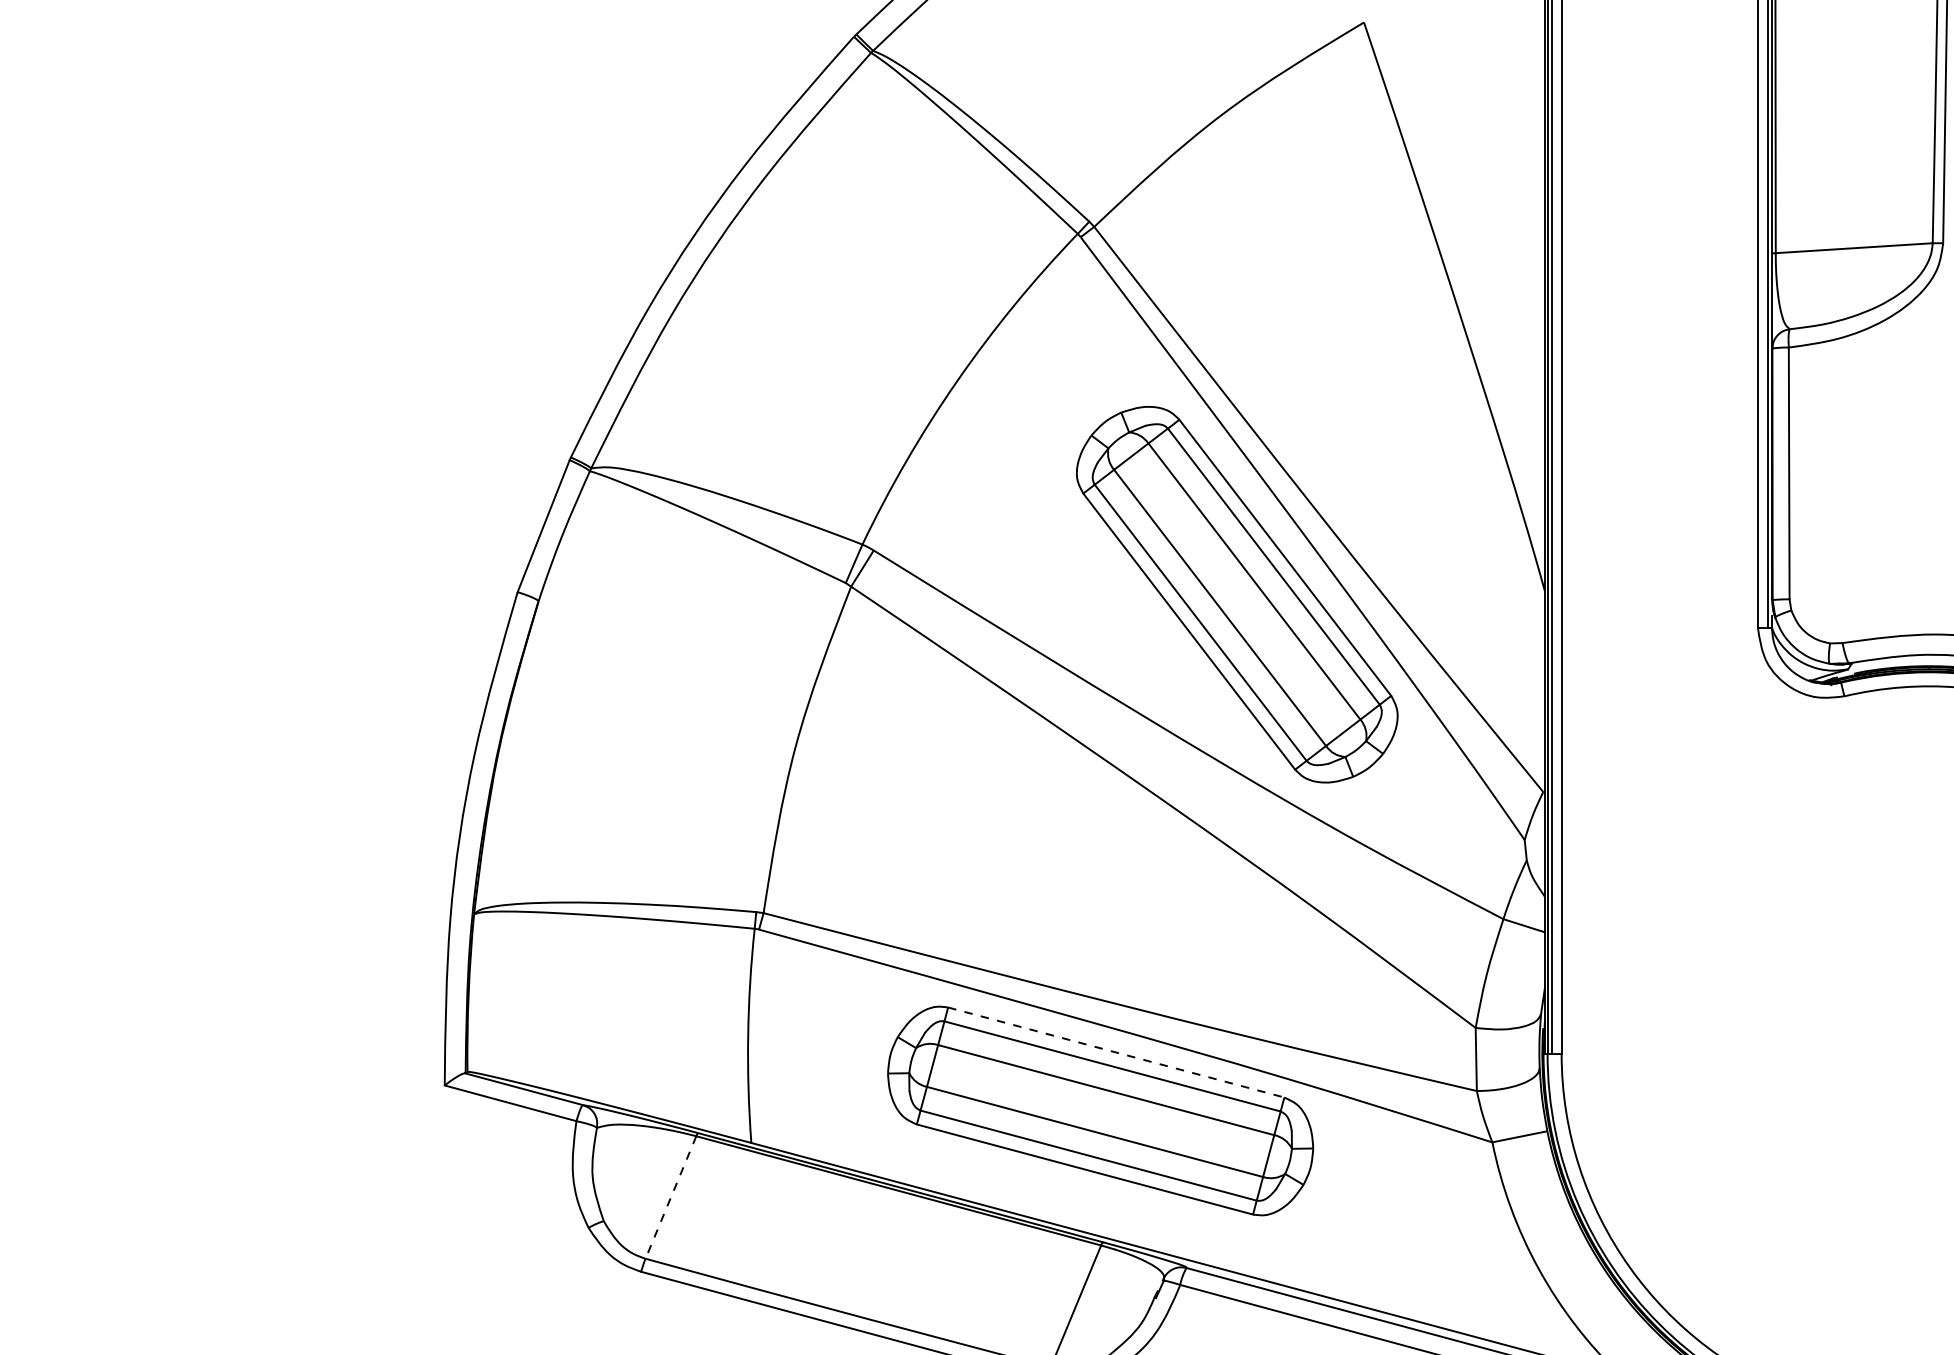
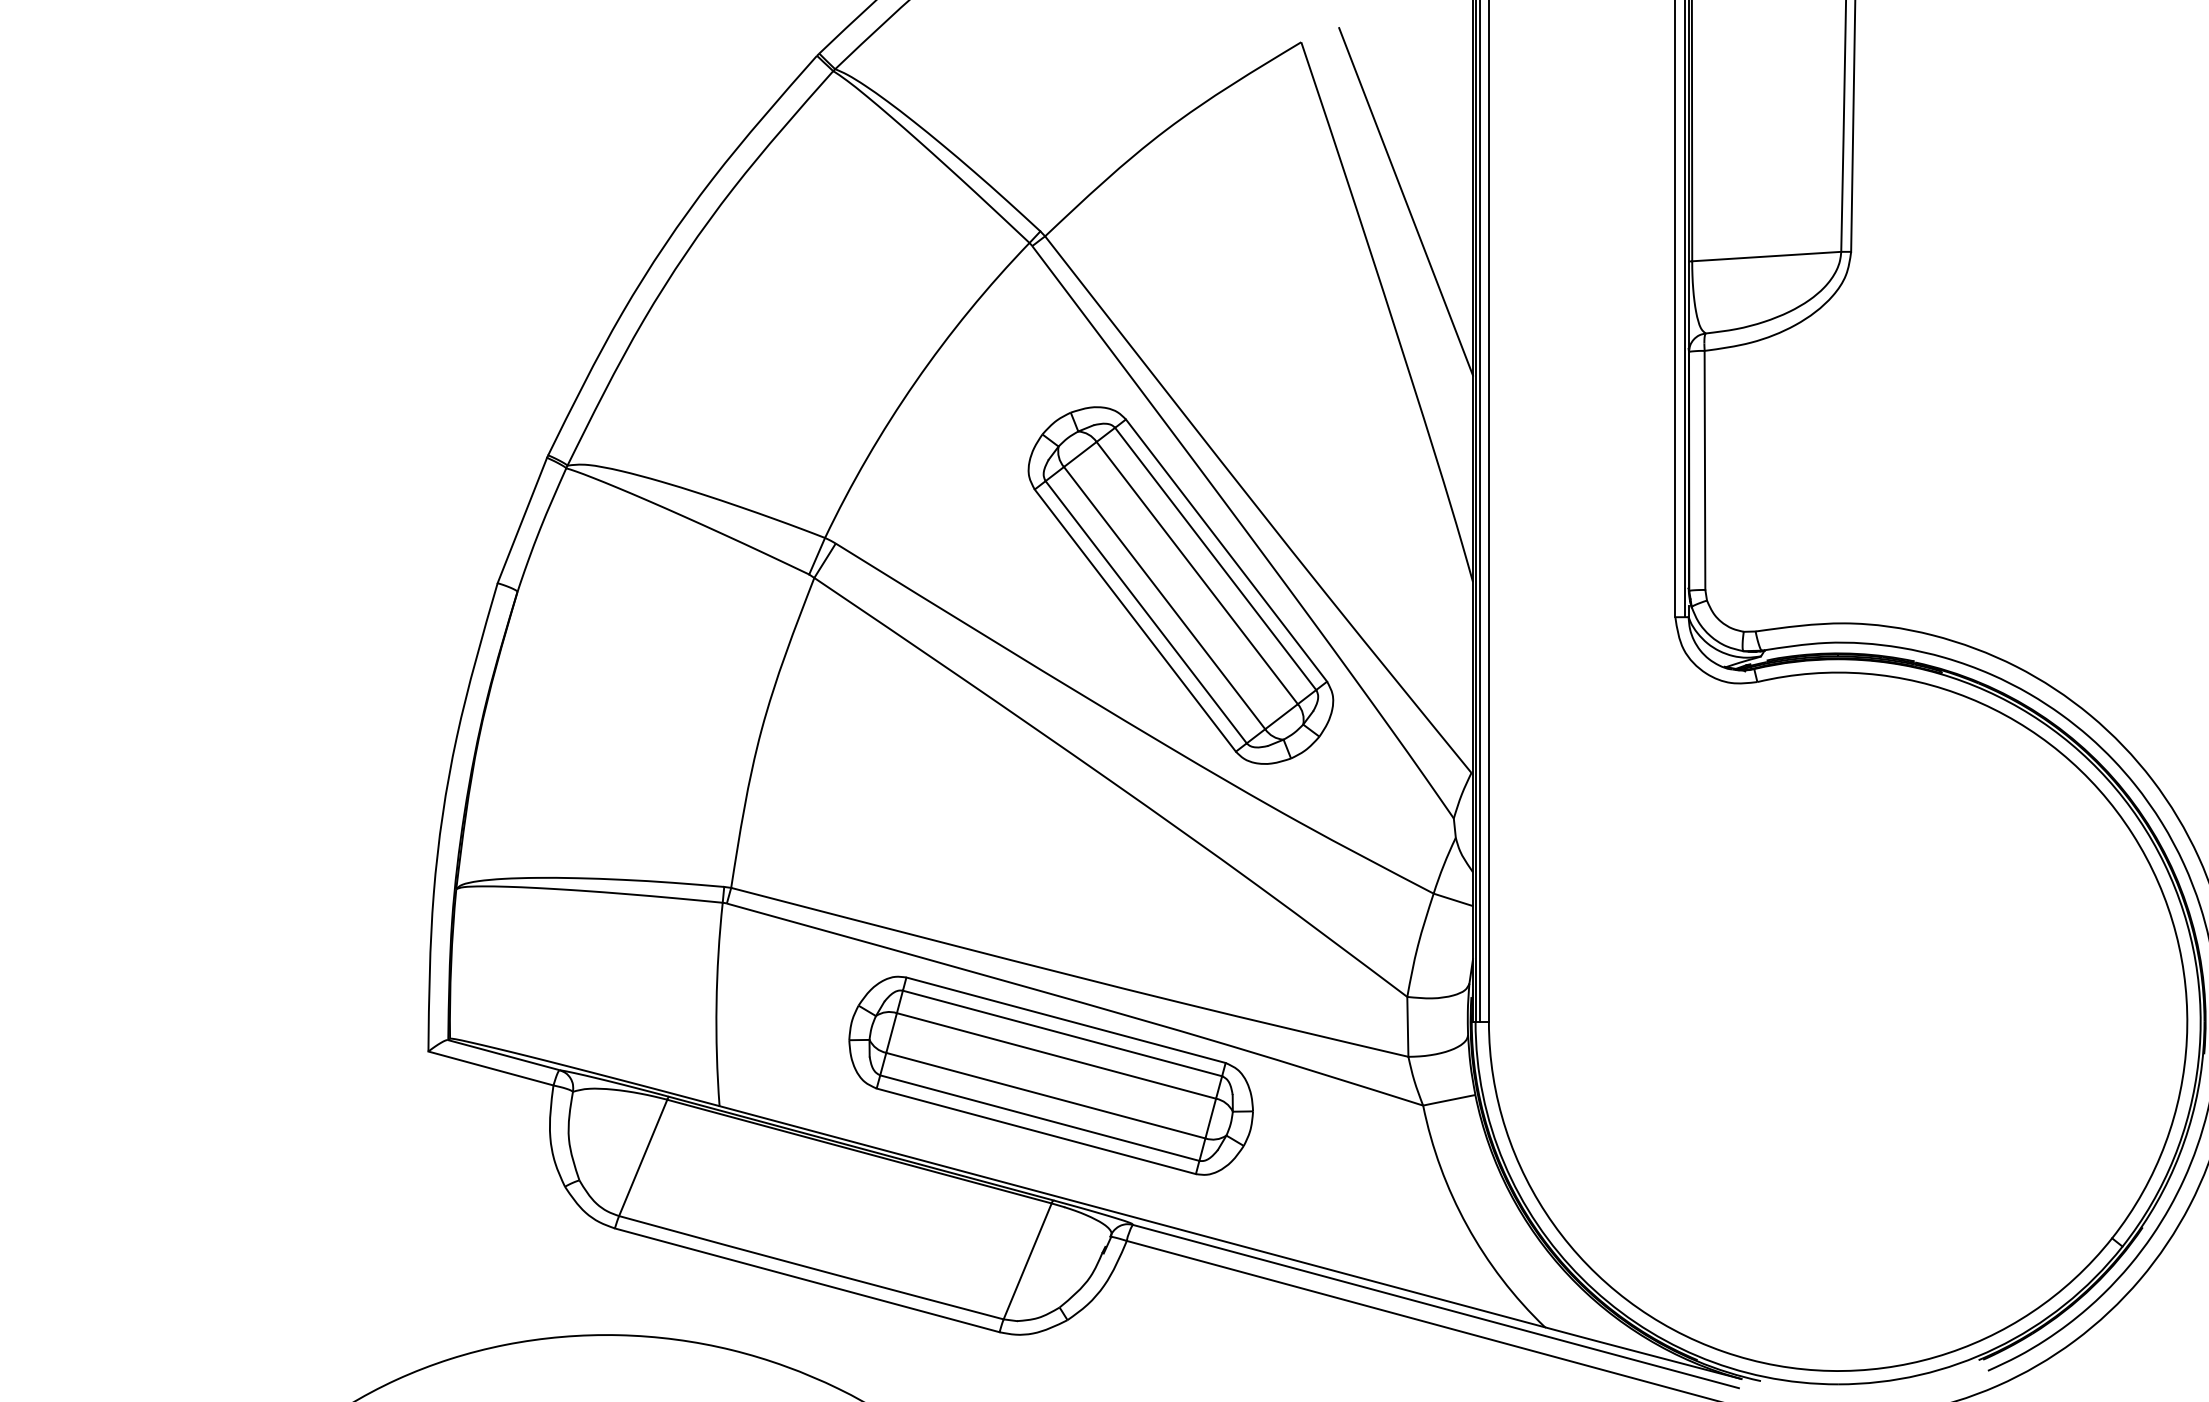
line: (1474, 190) -> (1406, 201), added
line: (1116, 1052) -> (1066, 1020), dashed -> solid
line: (671, 1197) -> (643, 1157), dashed -> solid

